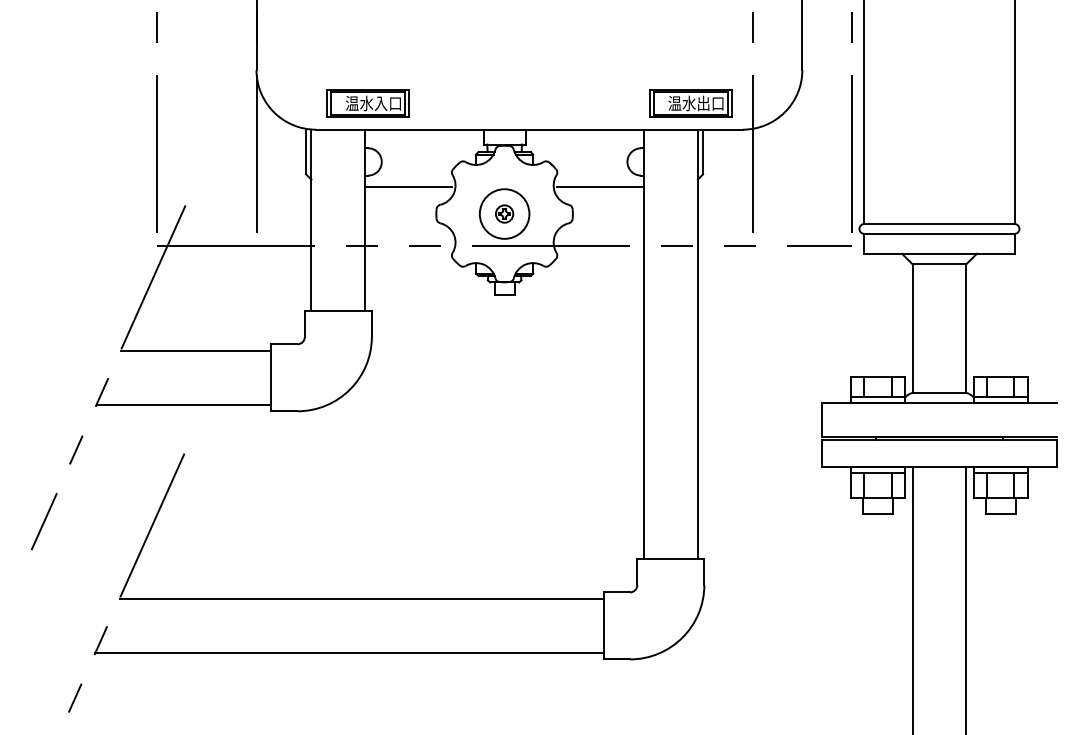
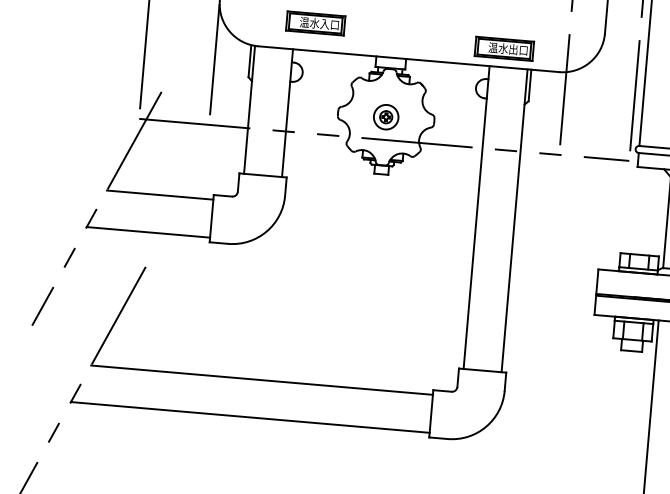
part: (367, 103) -> (315, 23), moved
part: (690, 103) -> (504, 48), moved
line: (408, 186) -> (320, 91), removed
line: (600, 186) -> (455, 103), removed
circle: (504, 213) -> (386, 116), size x0.7

